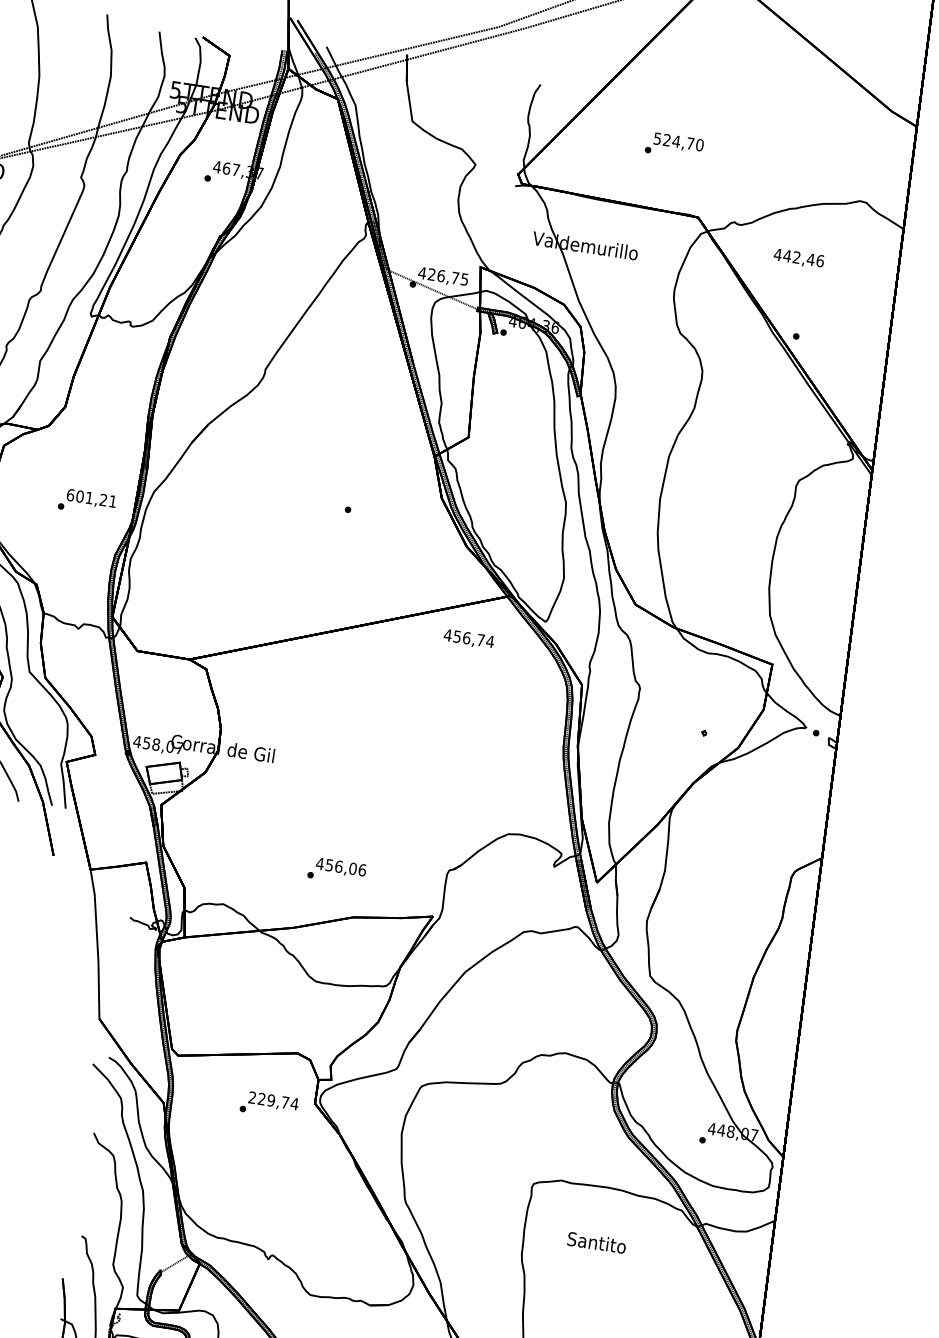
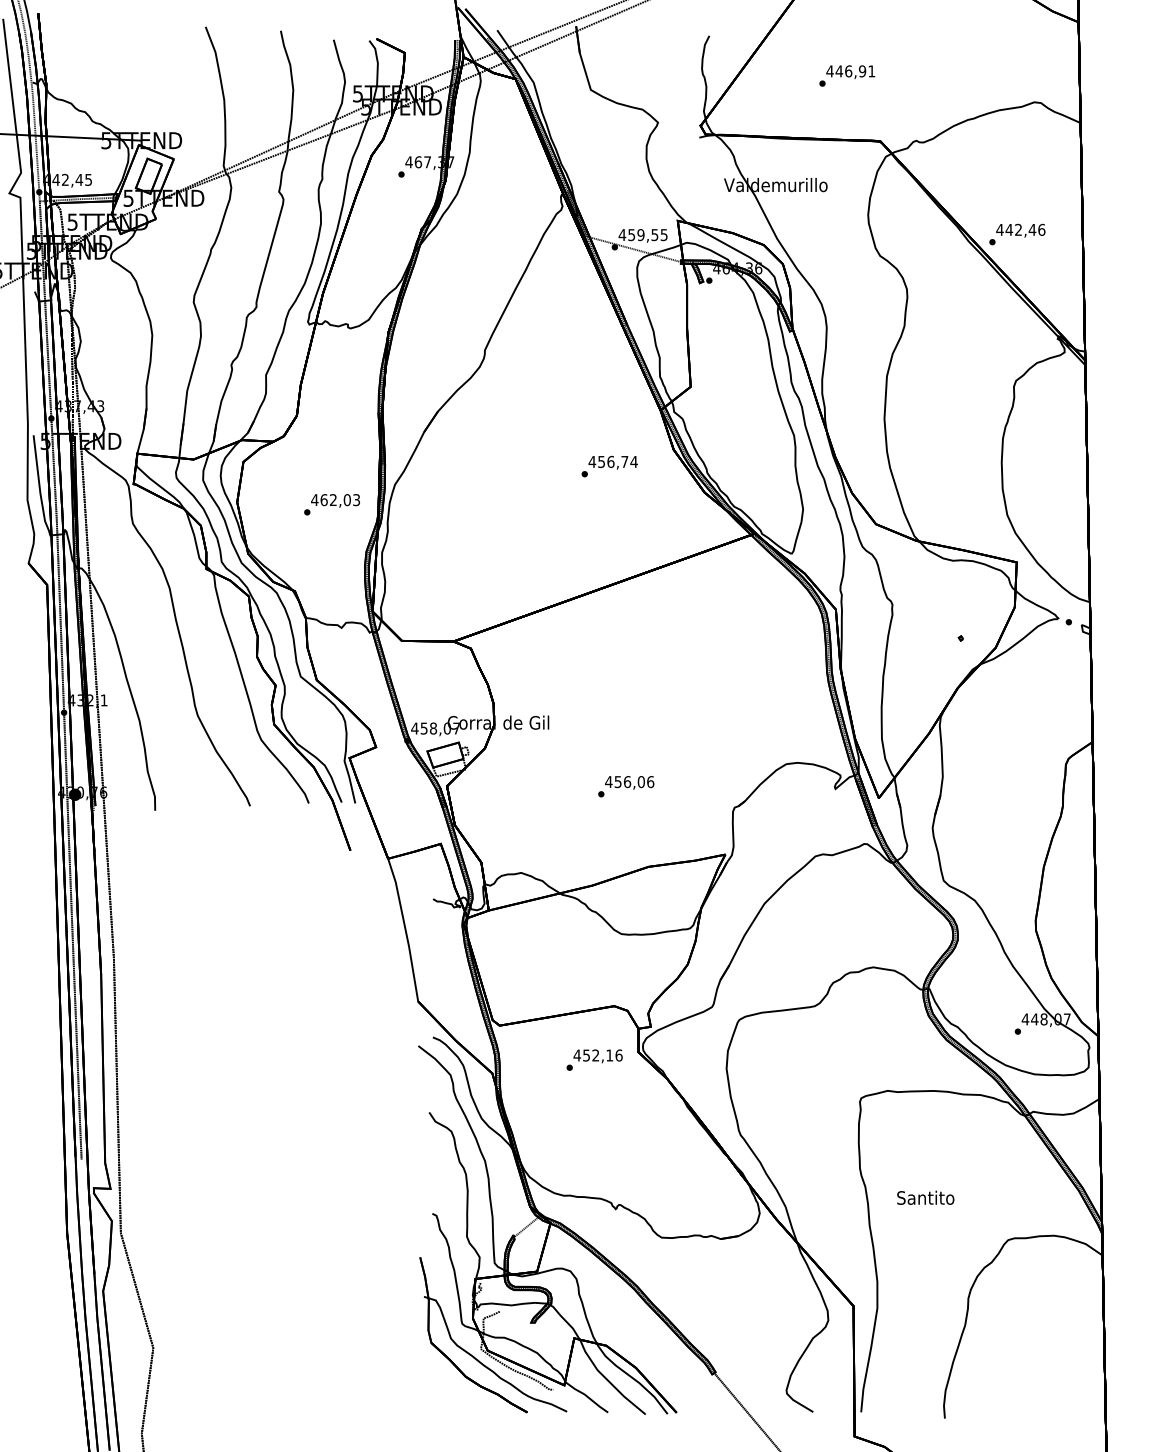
text: (678, 142) -> (850, 71), 524,70 -> 446,91
text: (798, 258) -> (1020, 230), moved
text: (443, 276) -> (643, 235), 426,75 -> 459,55
text: (91, 498) -> (335, 500), 601,21 -> 462,03
text: (468, 638) -> (612, 462), moved
text: (337, 871) -> (626, 786), moved
text: (272, 1100) -> (597, 1055), 229,74 -> 452,16
text: (596, 1242) -> (925, 1197), moved

